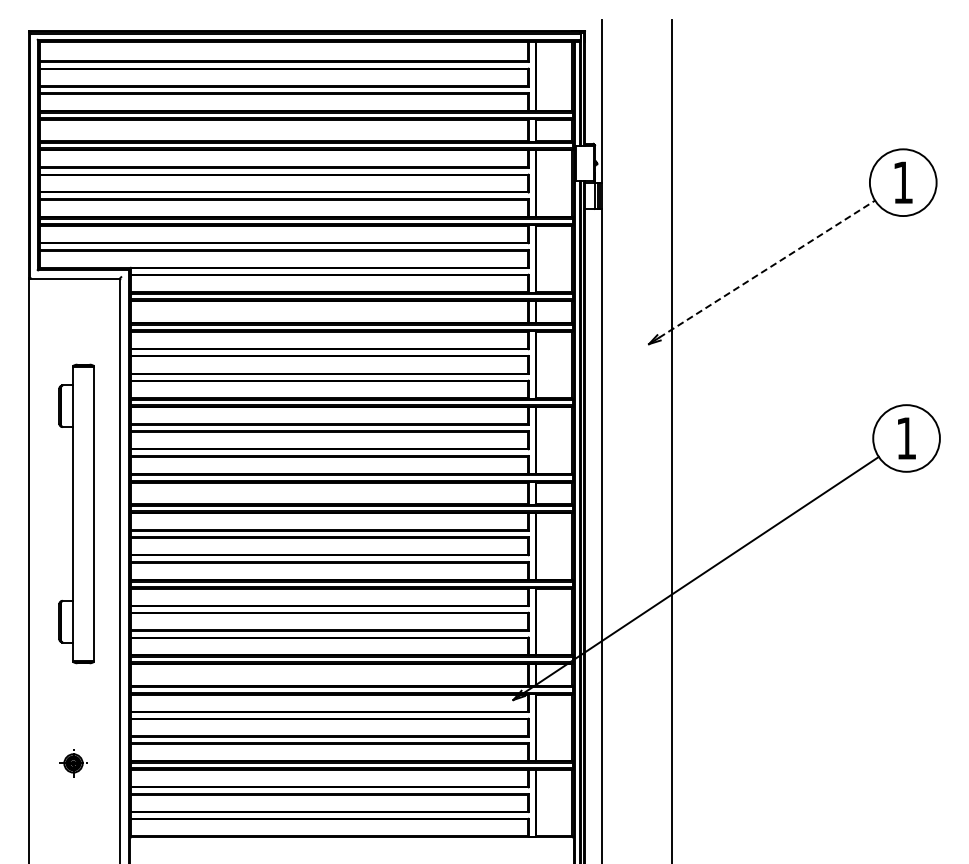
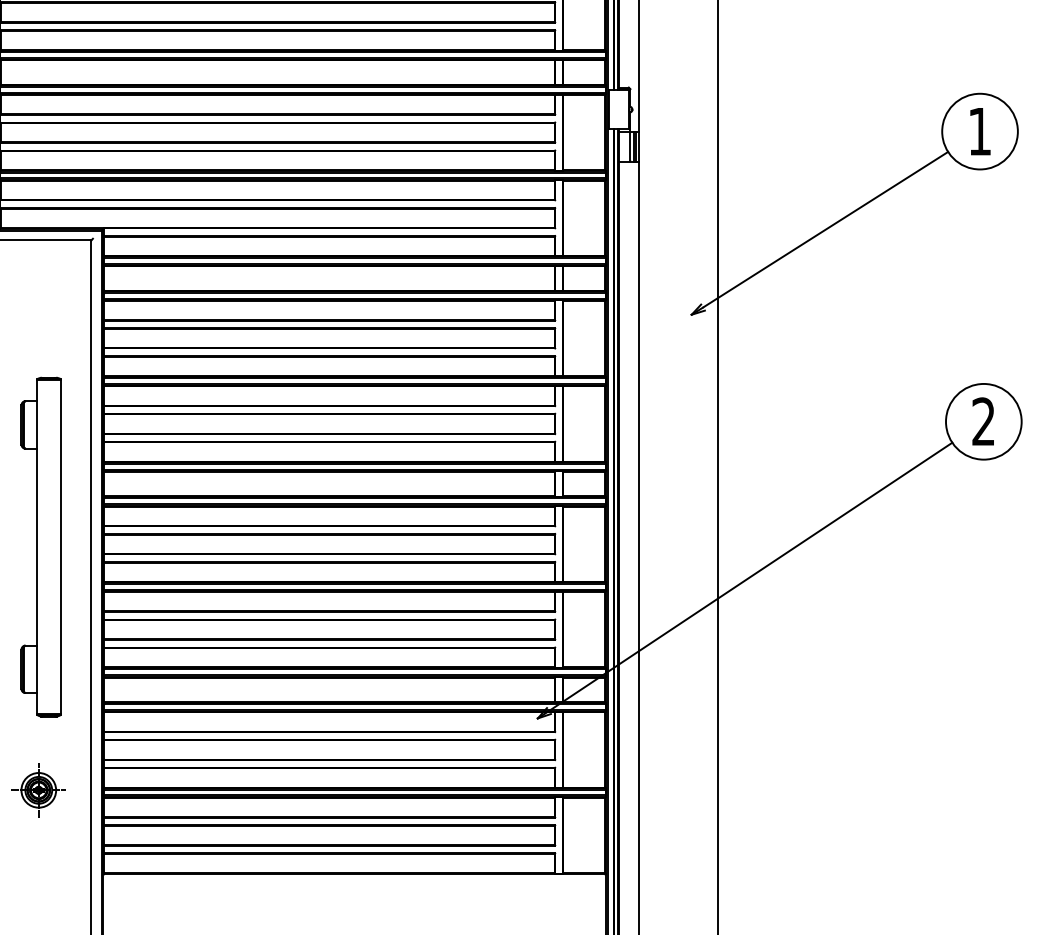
line: (767, 269) -> (826, 230), dashed -> solid
text: (905, 438) -> (982, 421), 1 -> 2
part: (76, 513) -> (41, 546), moved
part: (73, 763) -> (38, 790), size x1.67

